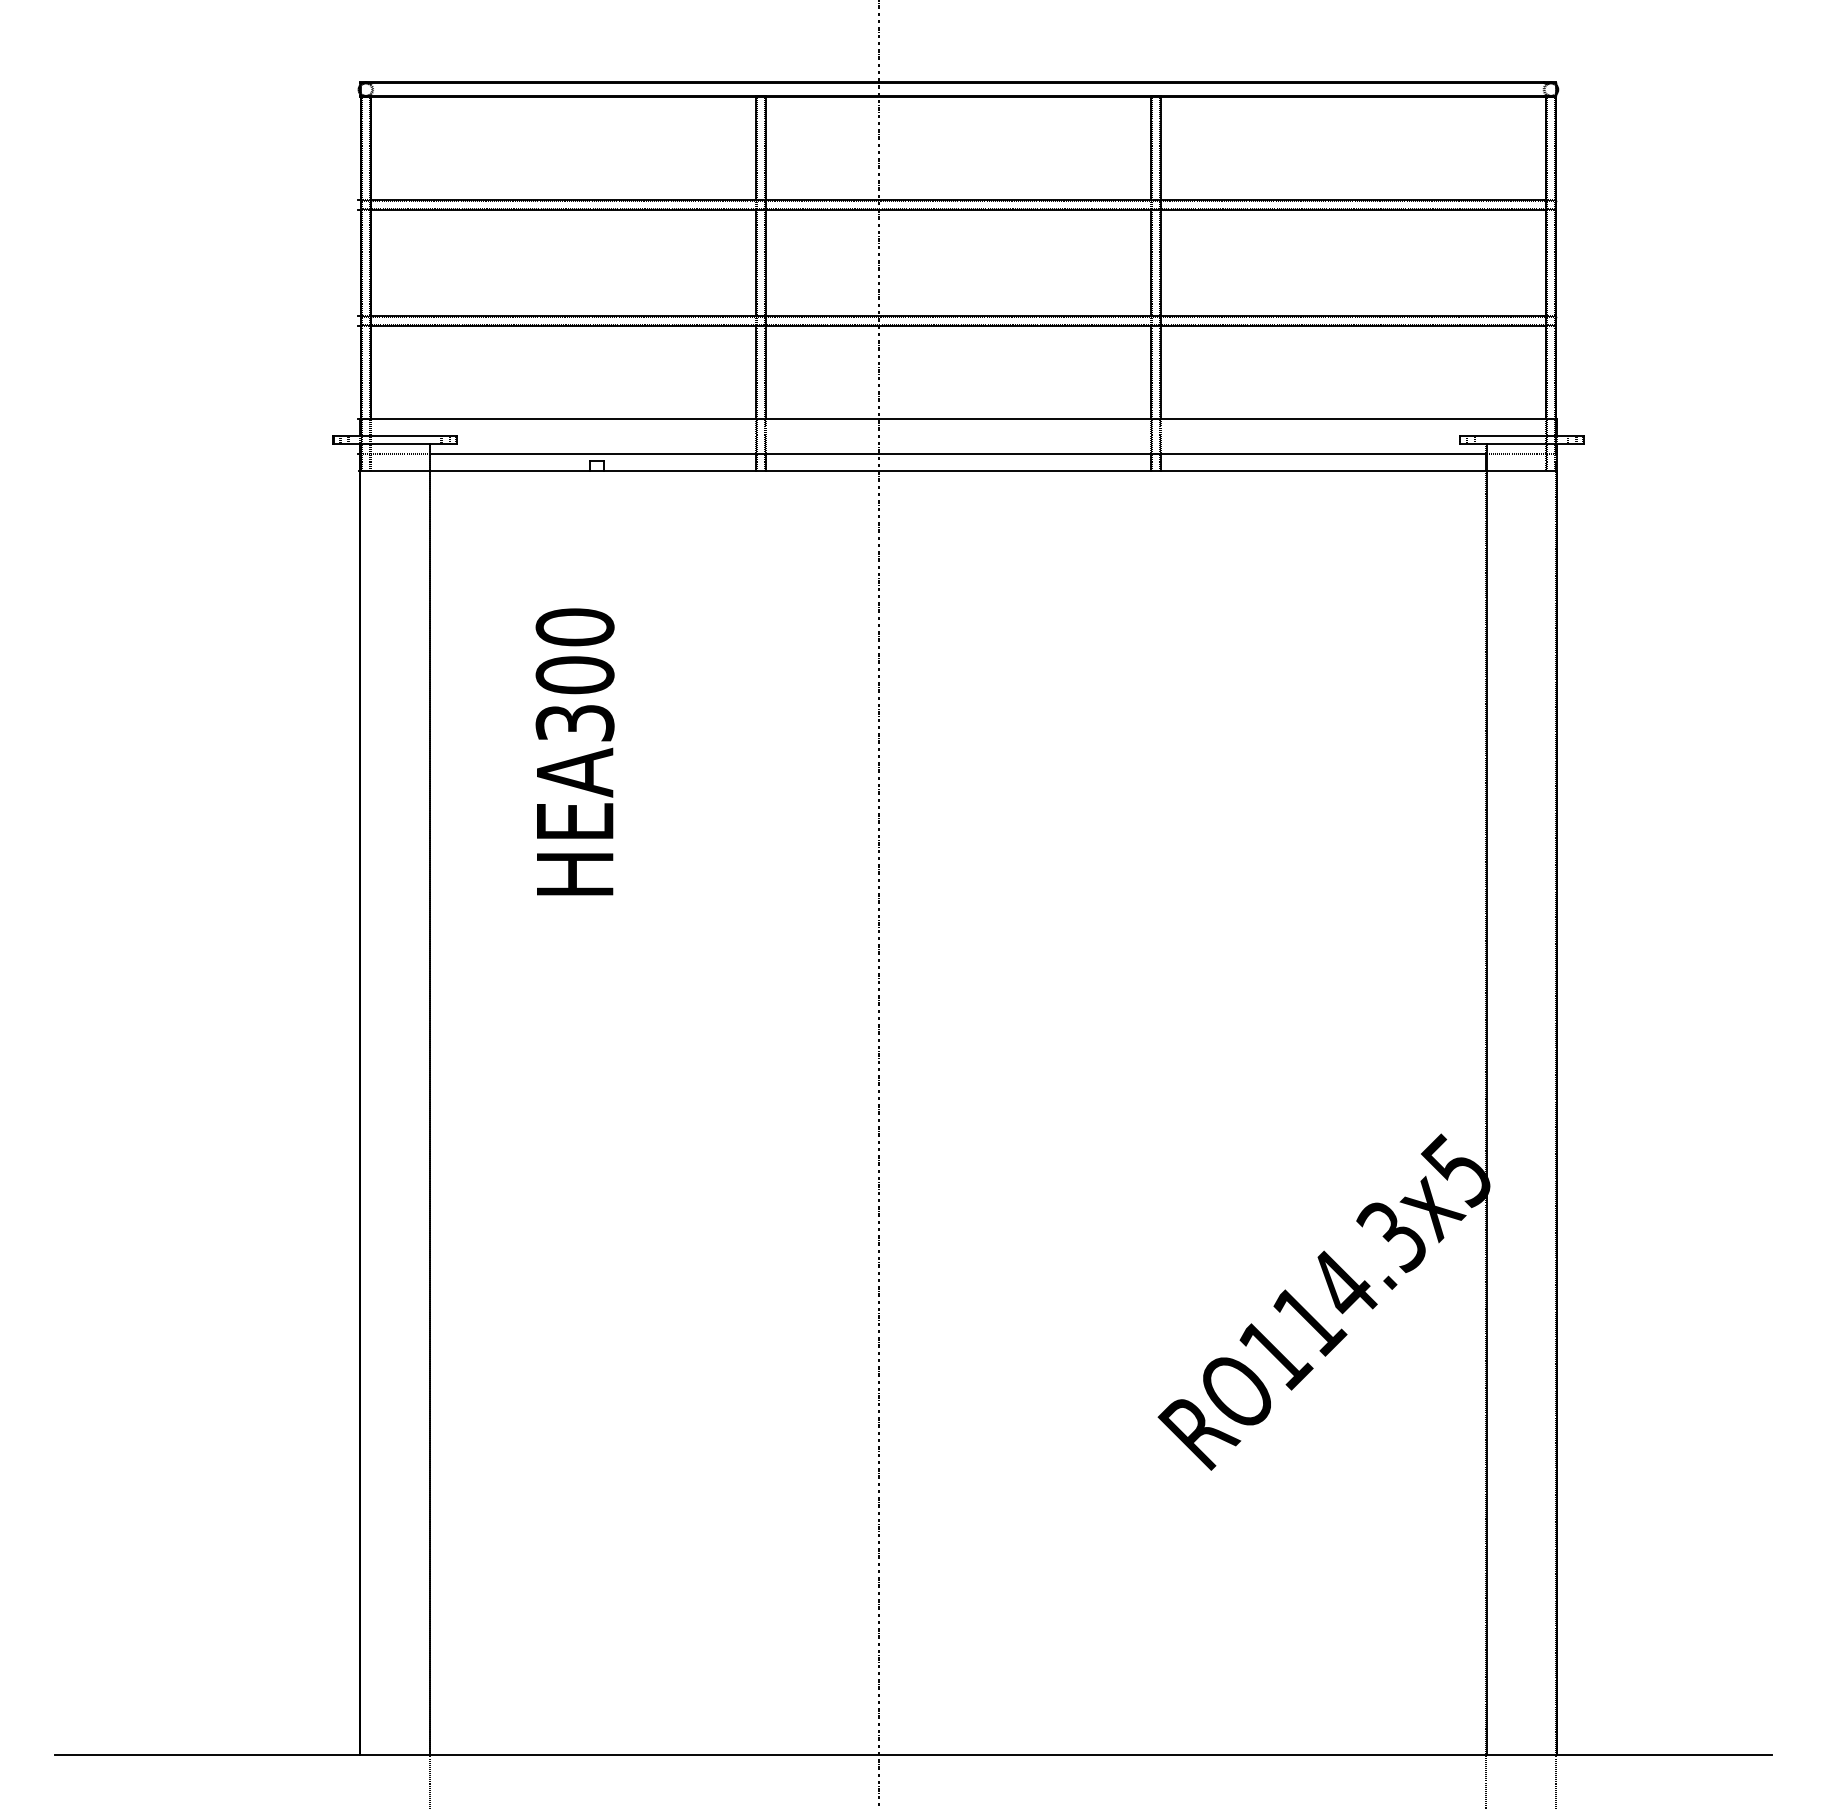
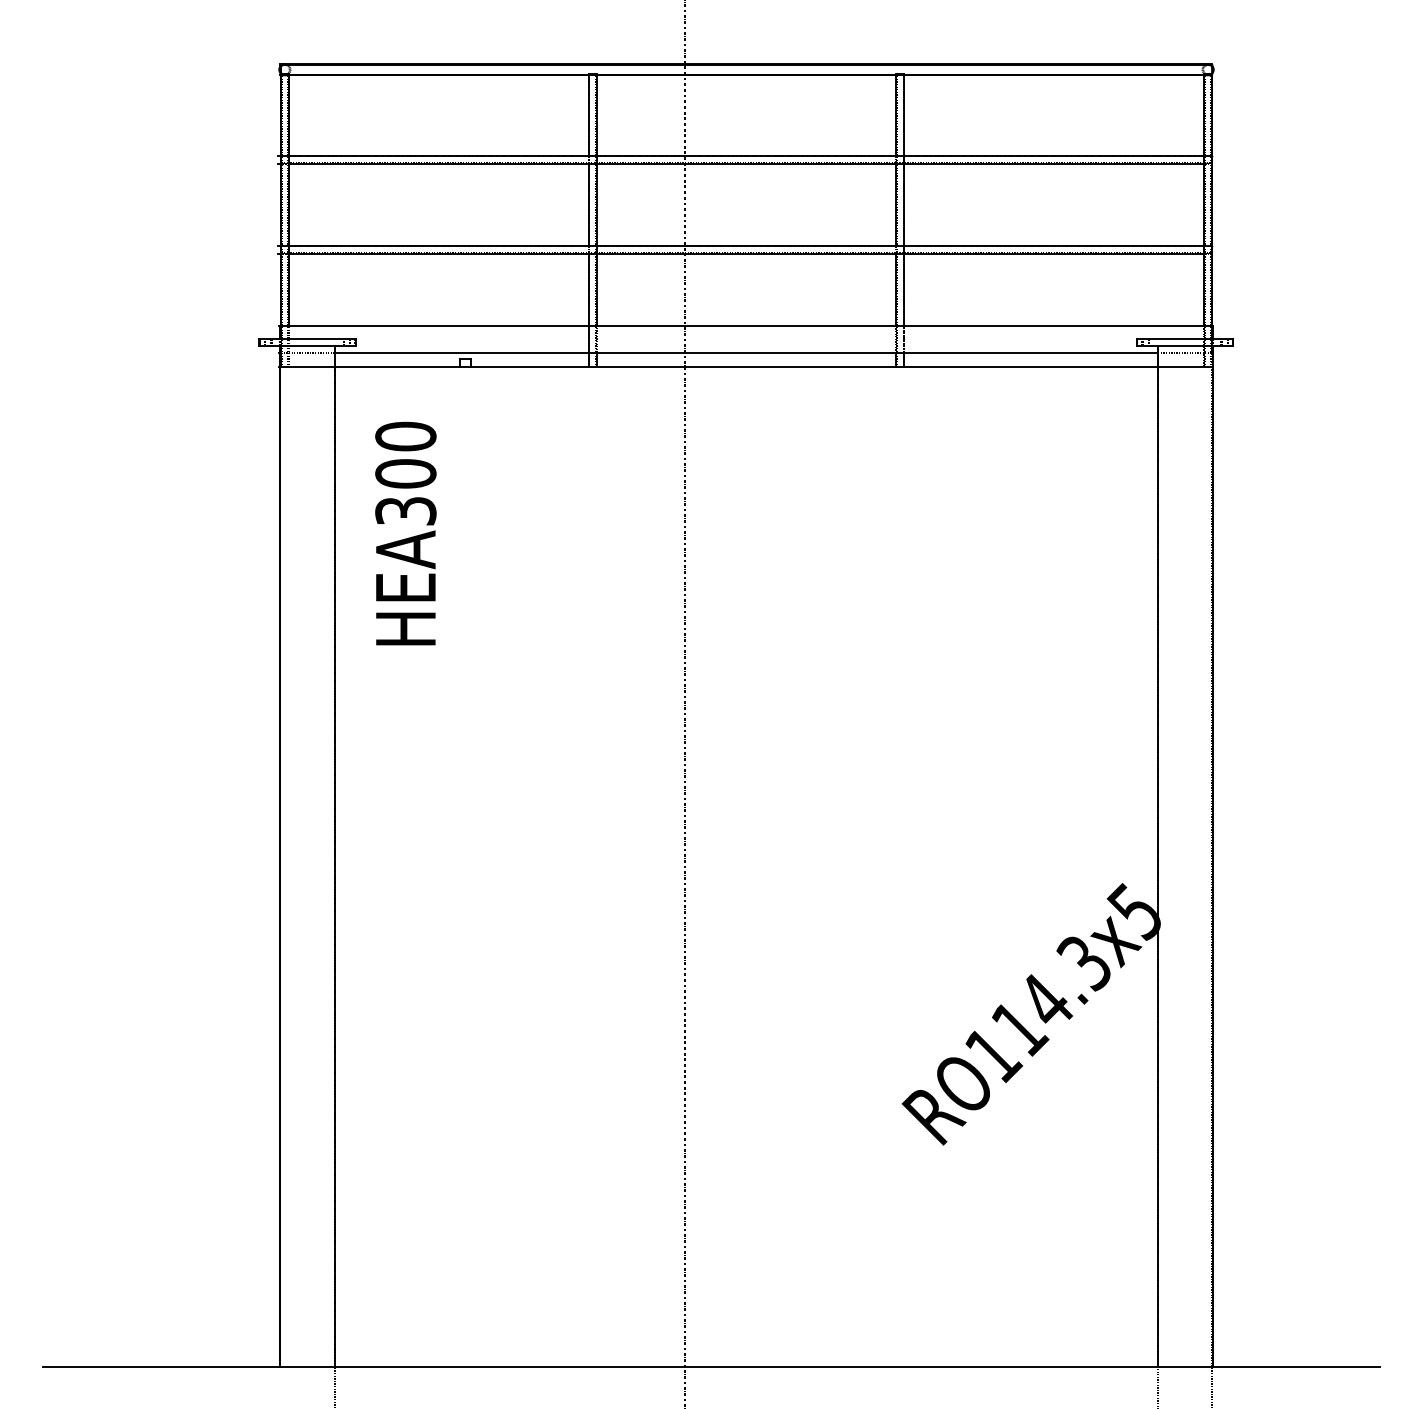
text: (574, 751) -> (405, 533), moved

